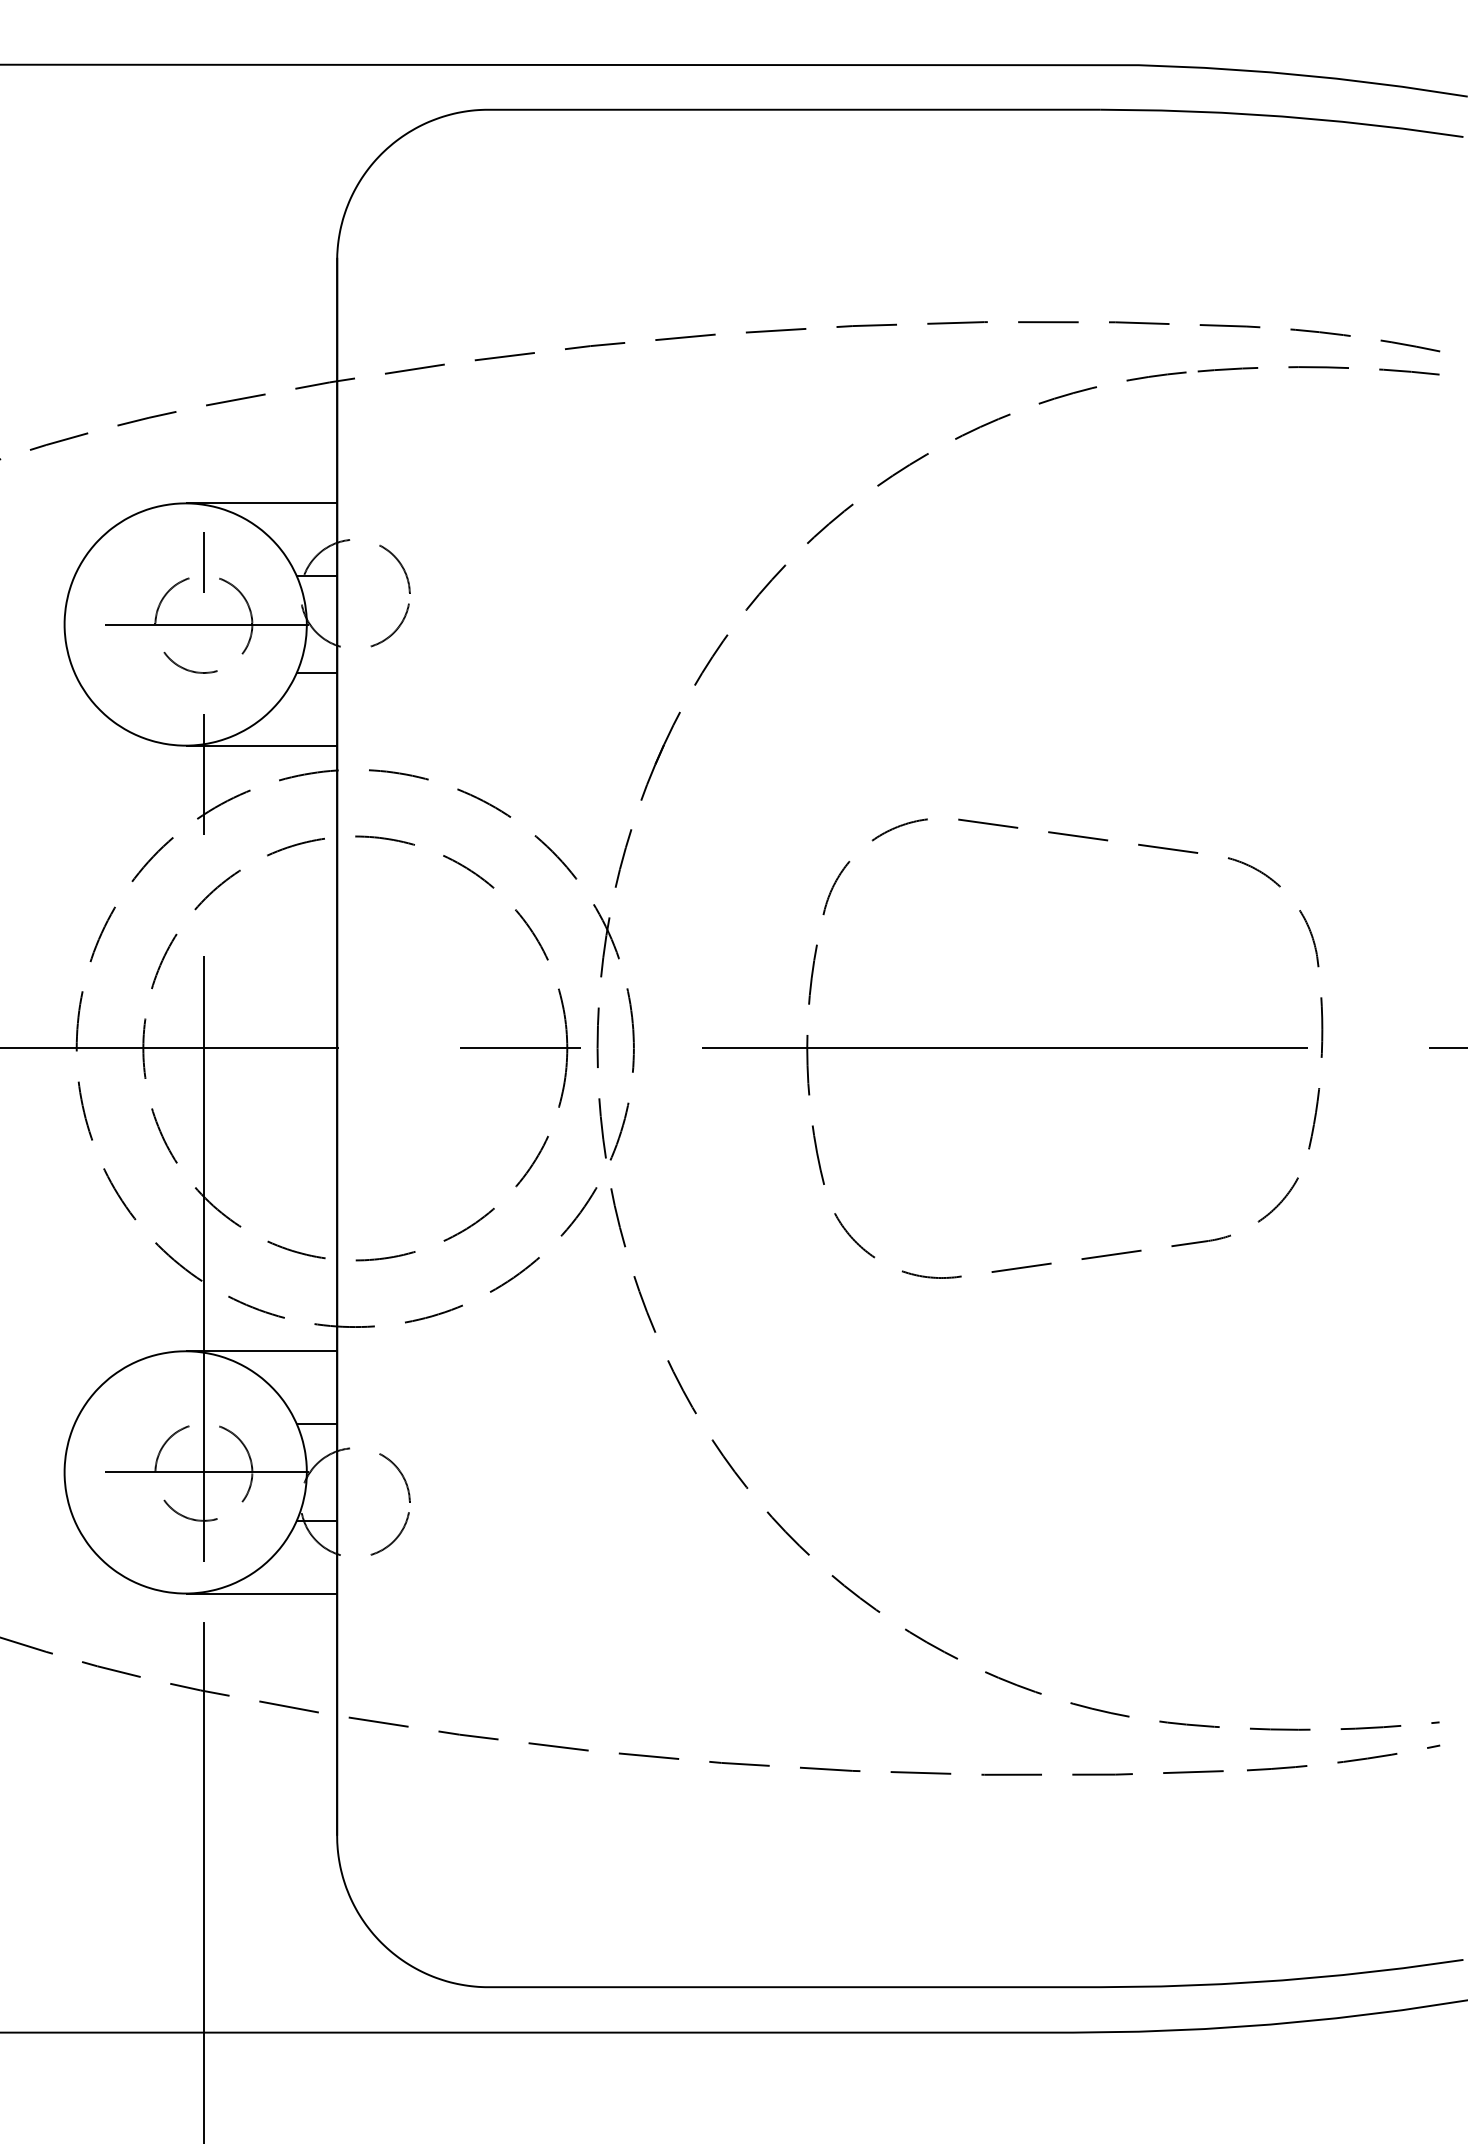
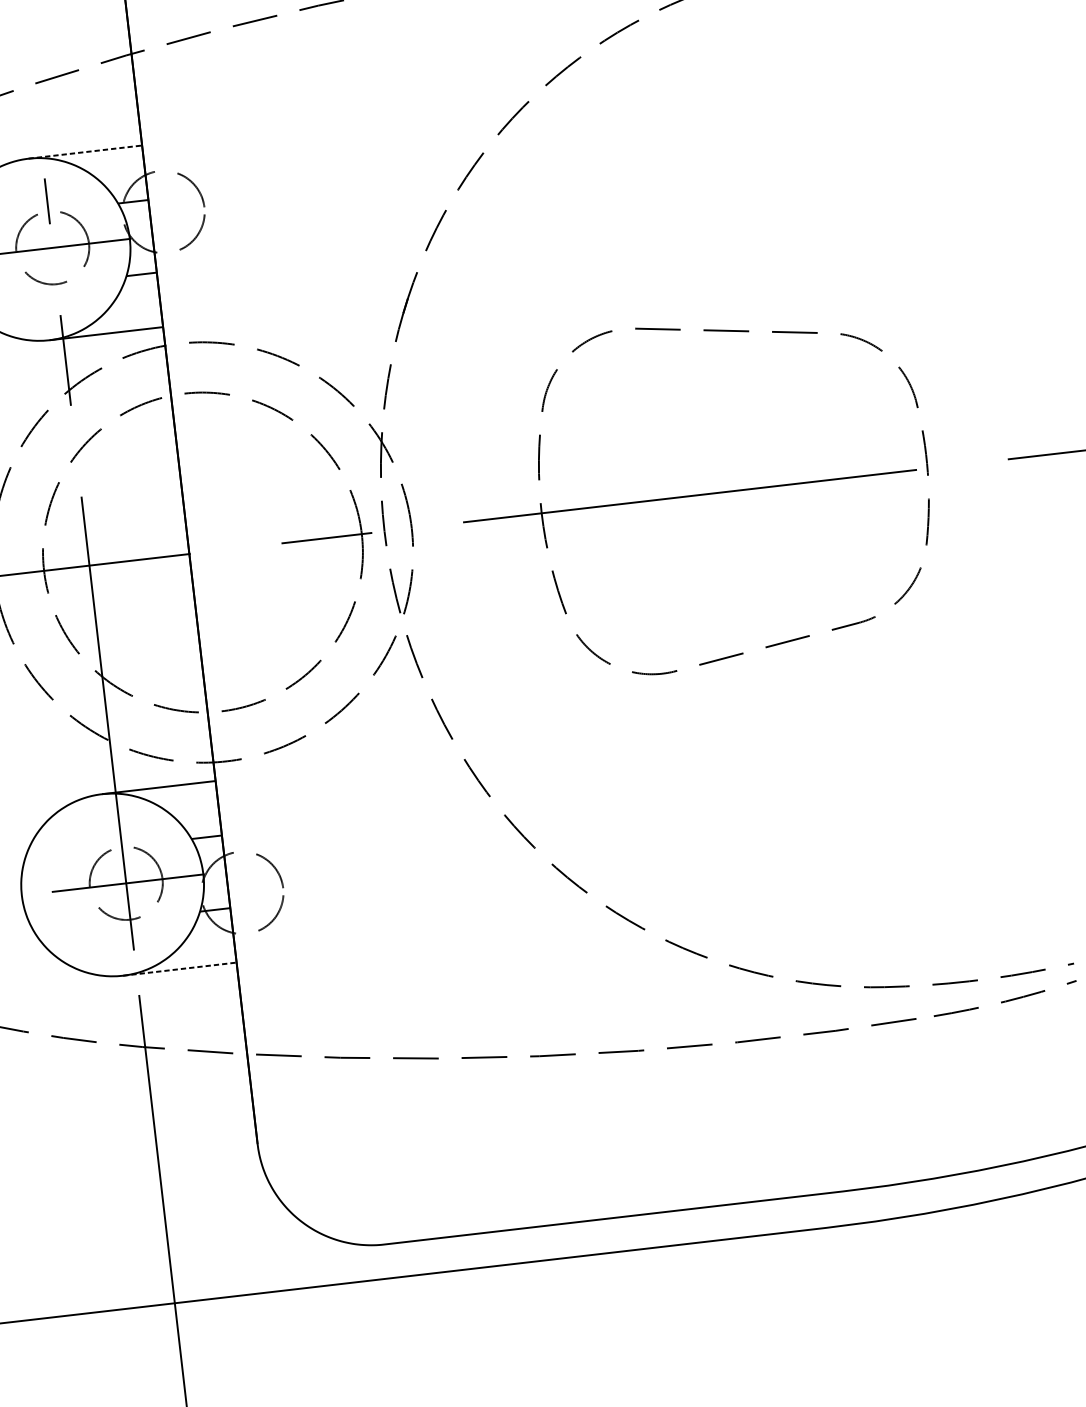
line: (261, 503) -> (85, 152), solid -> dashed
line: (261, 1593) -> (179, 969), solid -> dashed

